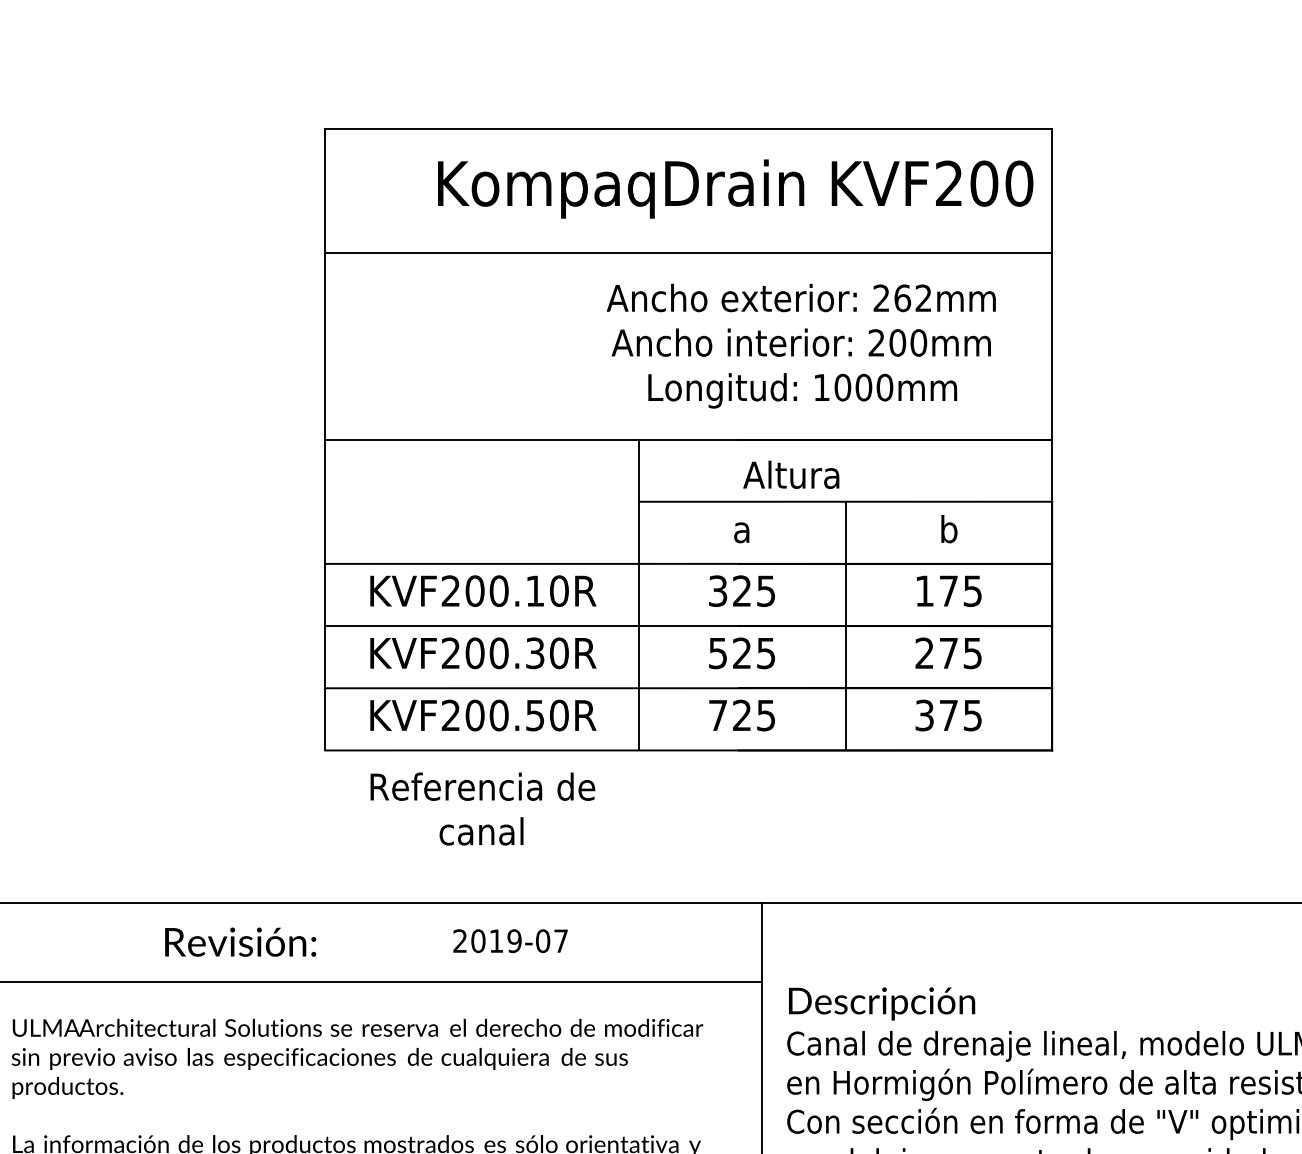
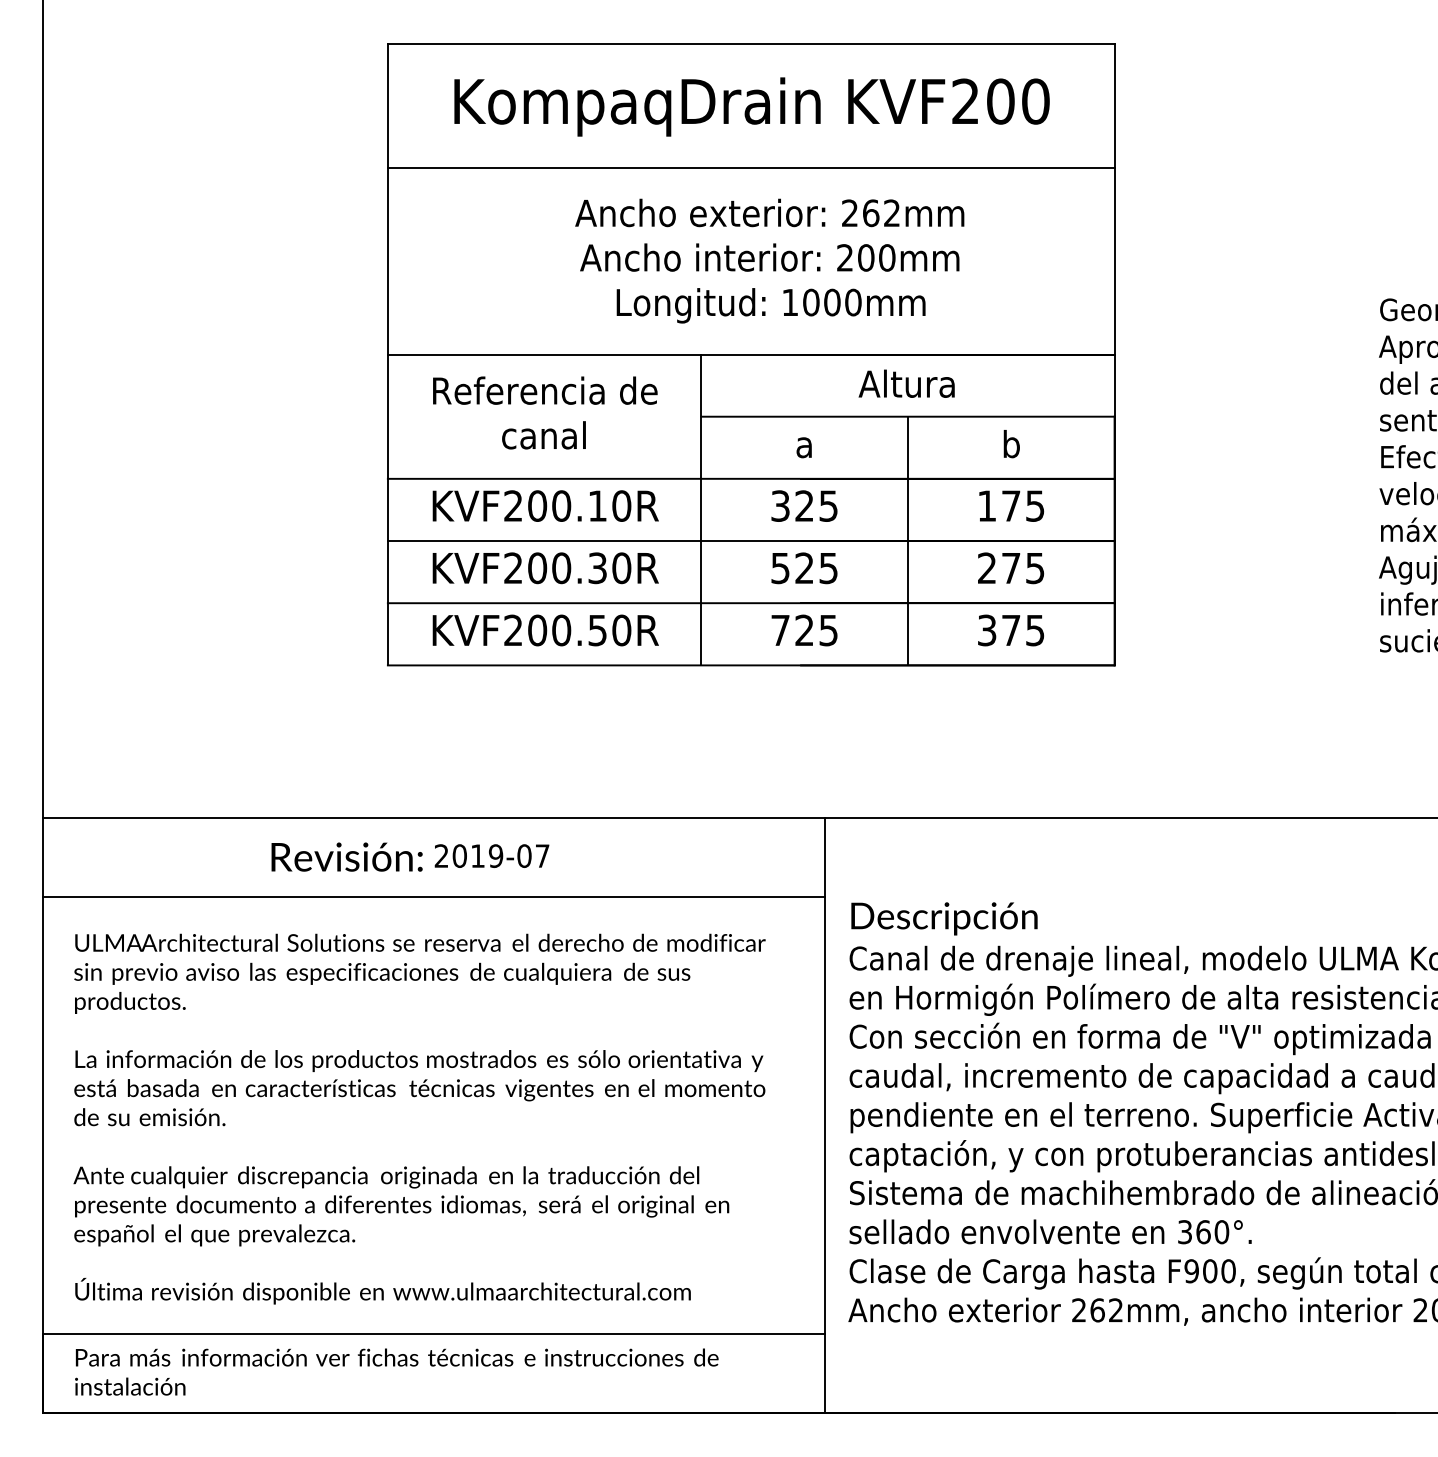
text: (735, 188) -> (751, 106), moved
text: (801, 345) -> (769, 260), moved
text: (791, 474) -> (906, 383), moved
text: (483, 808) -> (545, 412), moved
text: (510, 940) -> (491, 855), moved
text: (240, 941) -> (346, 856), moved

